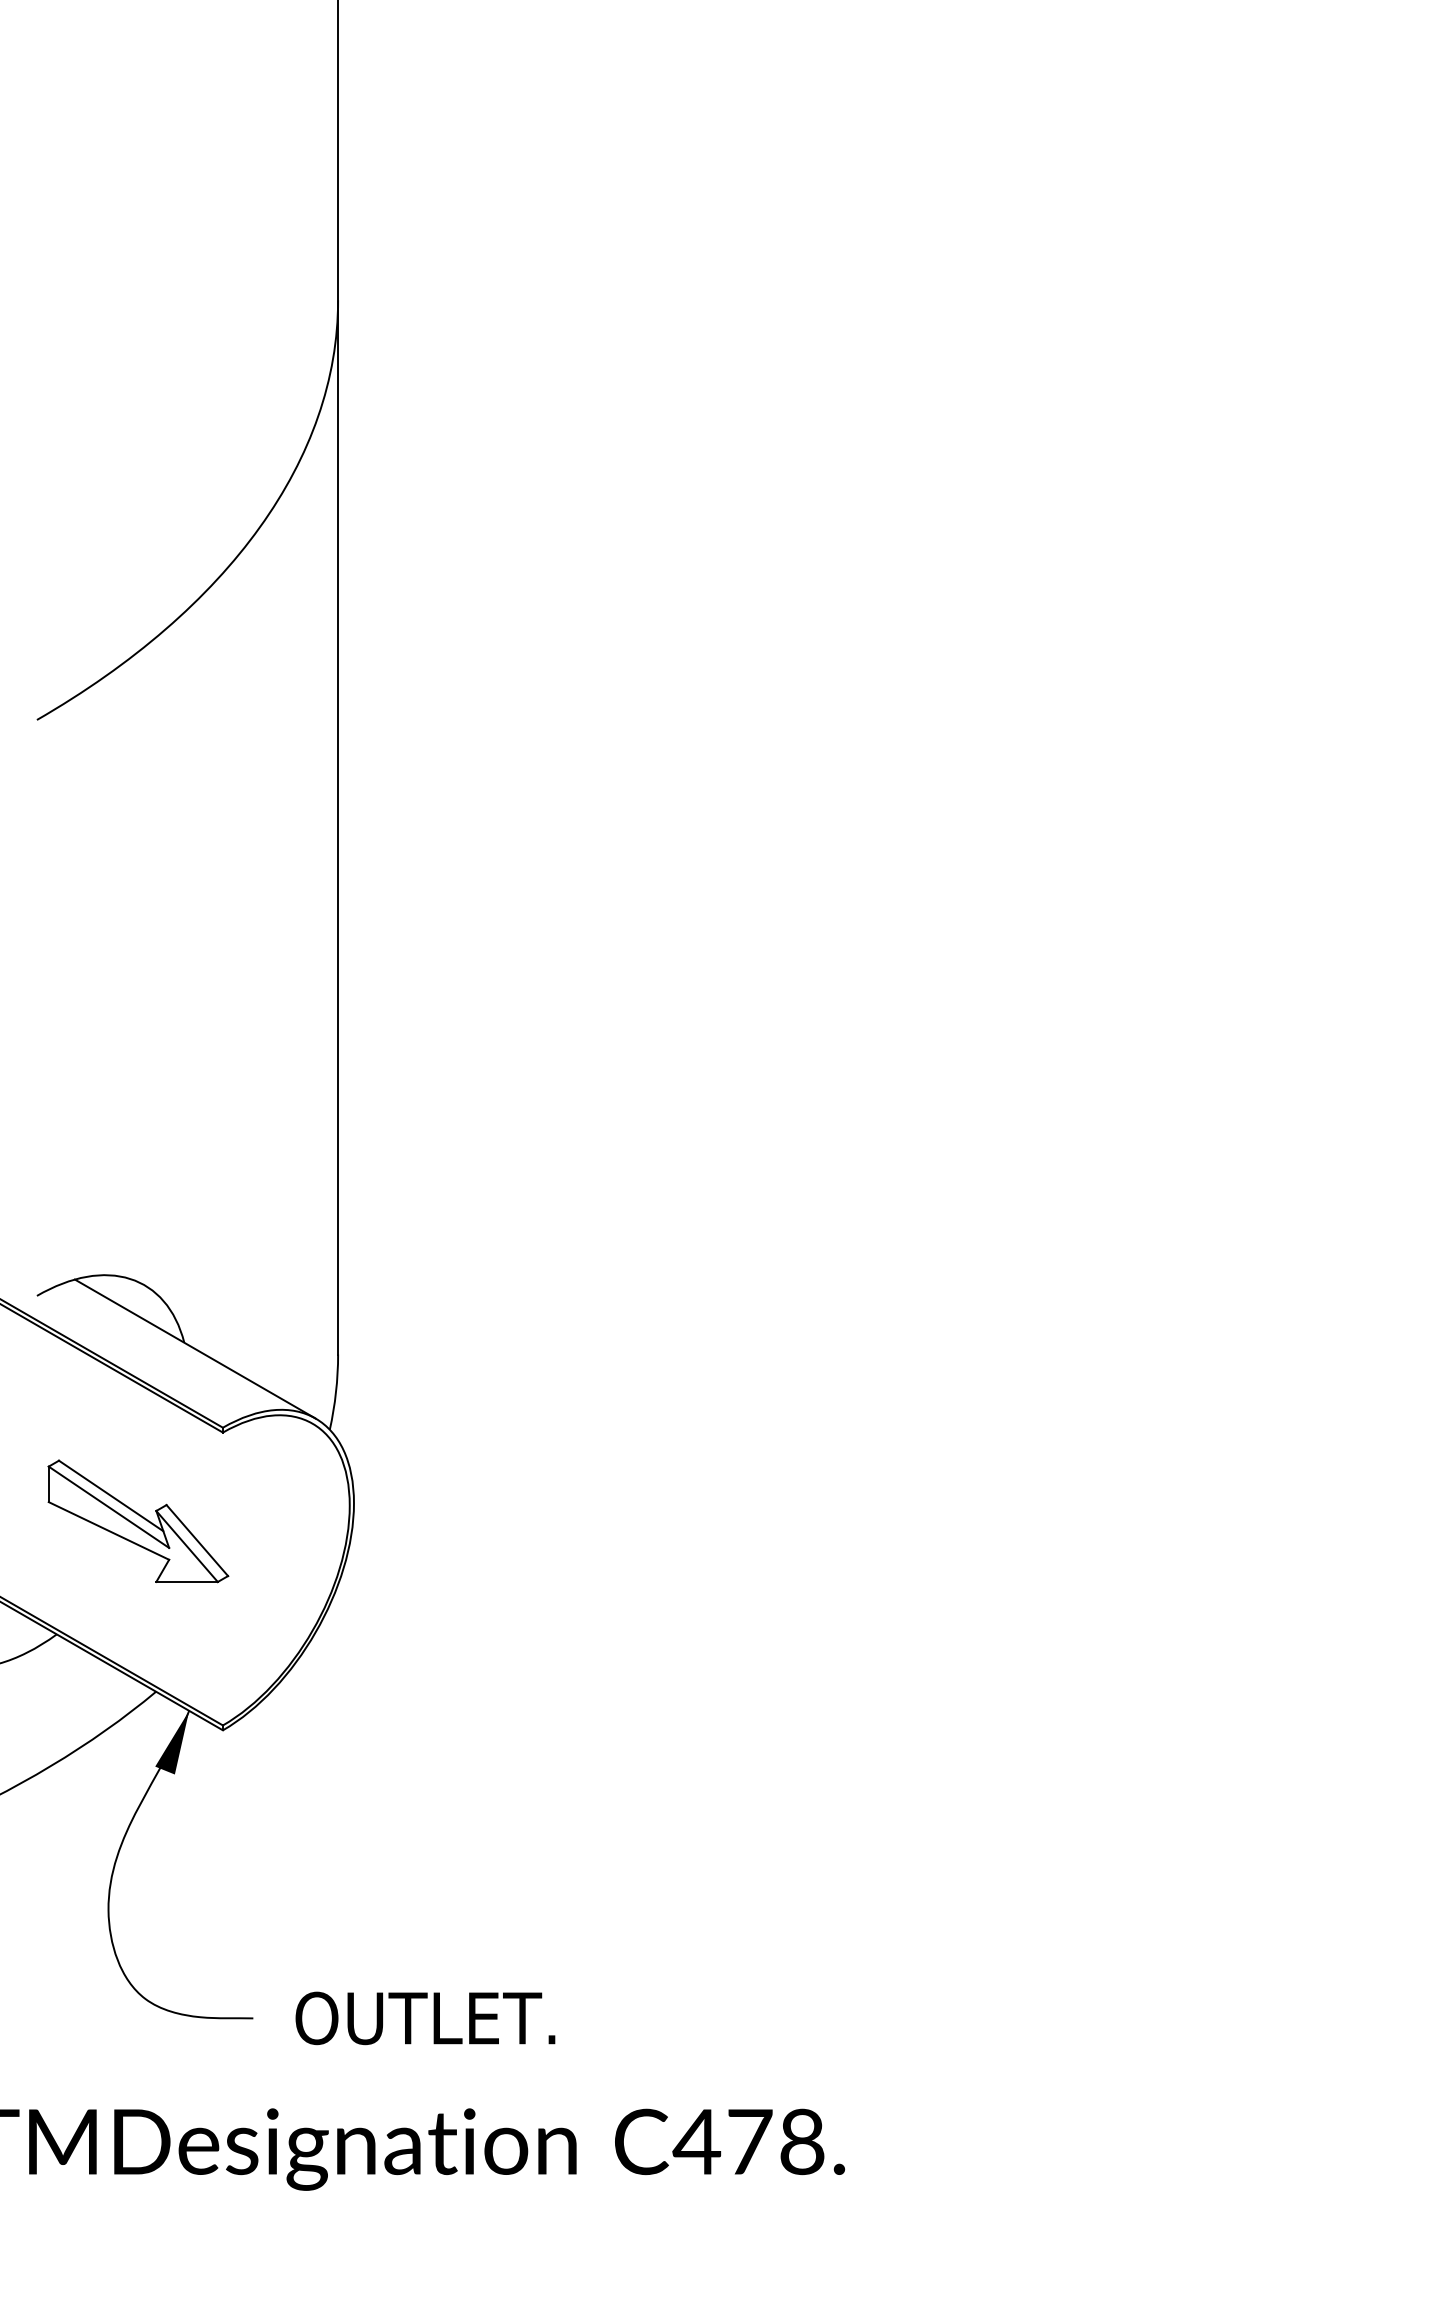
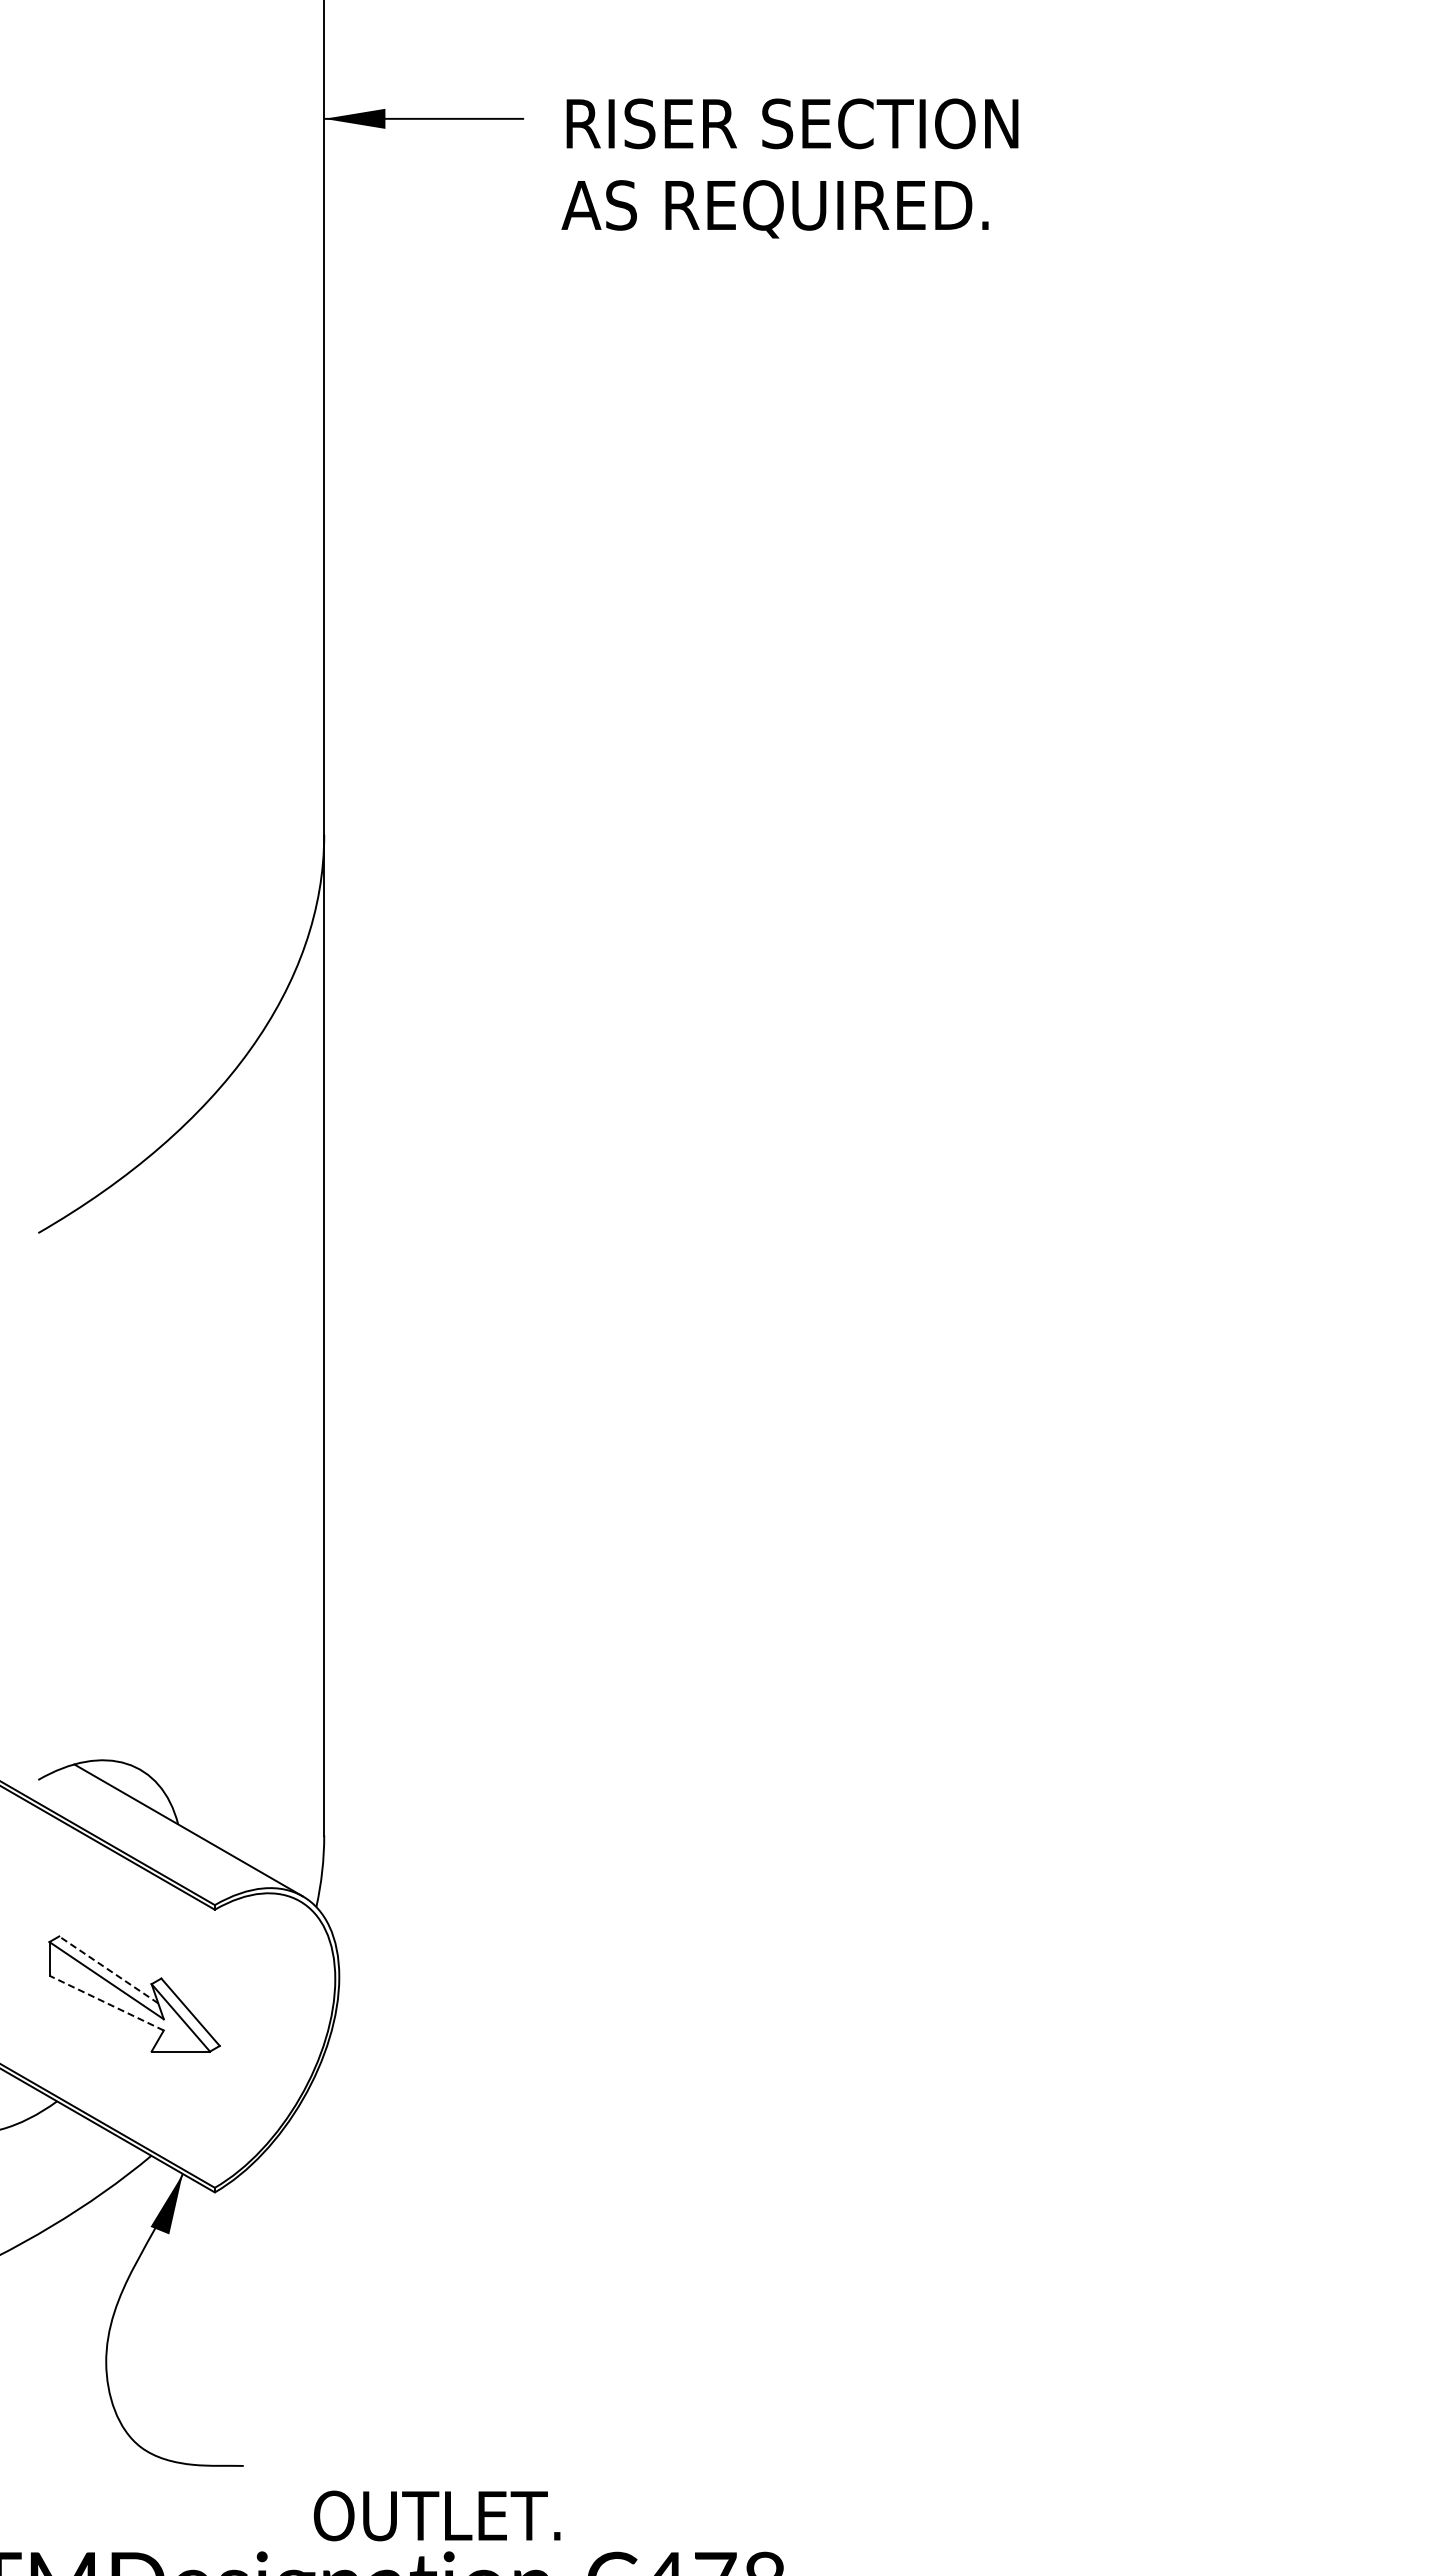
line: (110, 1495) -> (108, 1969), solid -> dashed
line: (108, 1530) -> (106, 2002), solid -> dashed
text: (425, 2017) -> (437, 2515), moved

